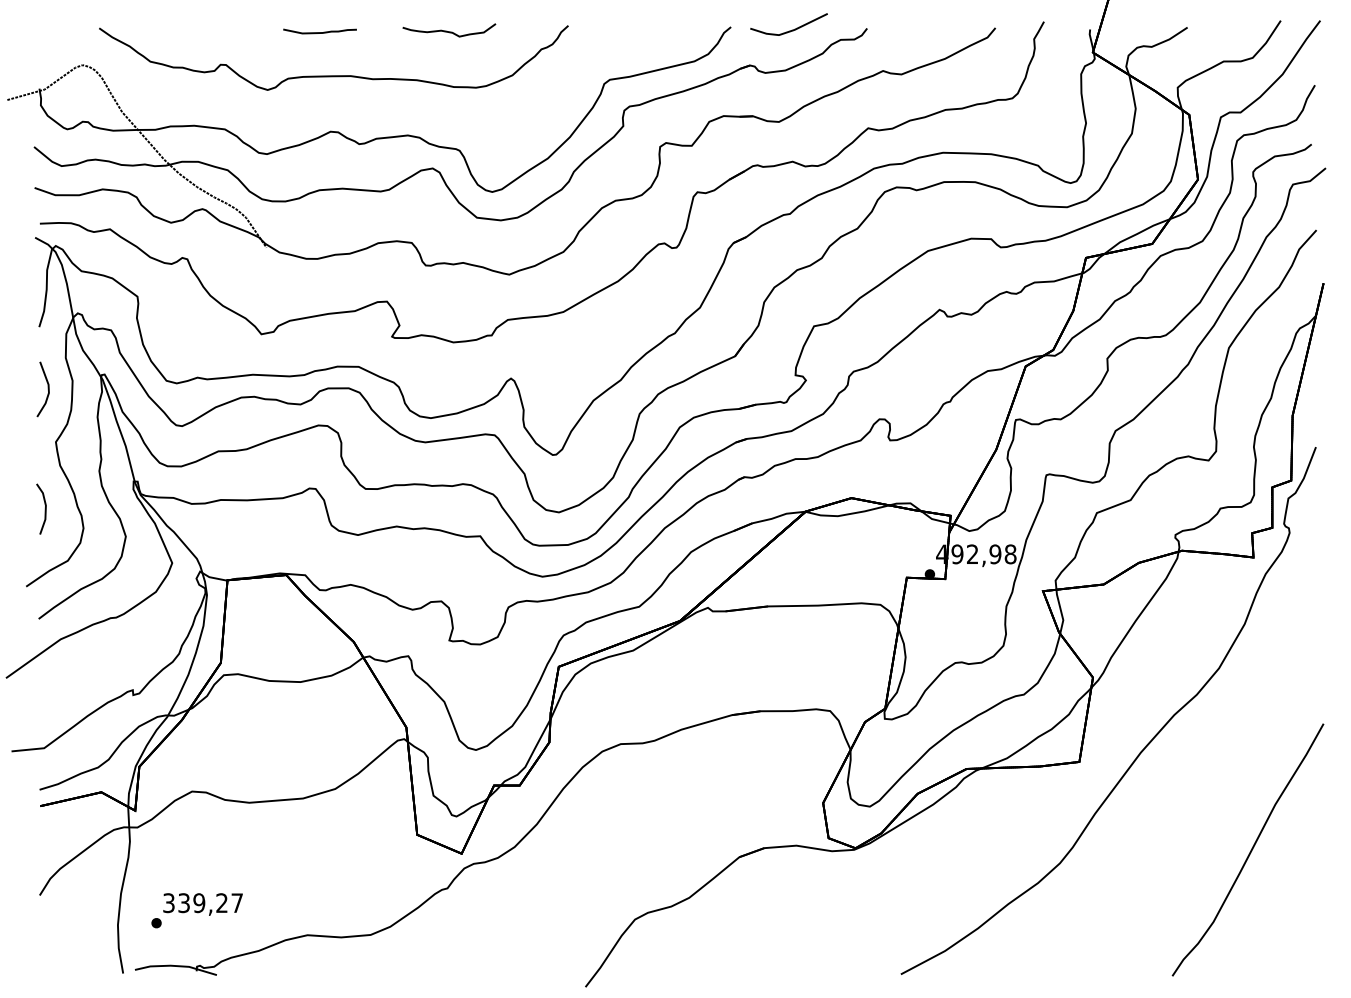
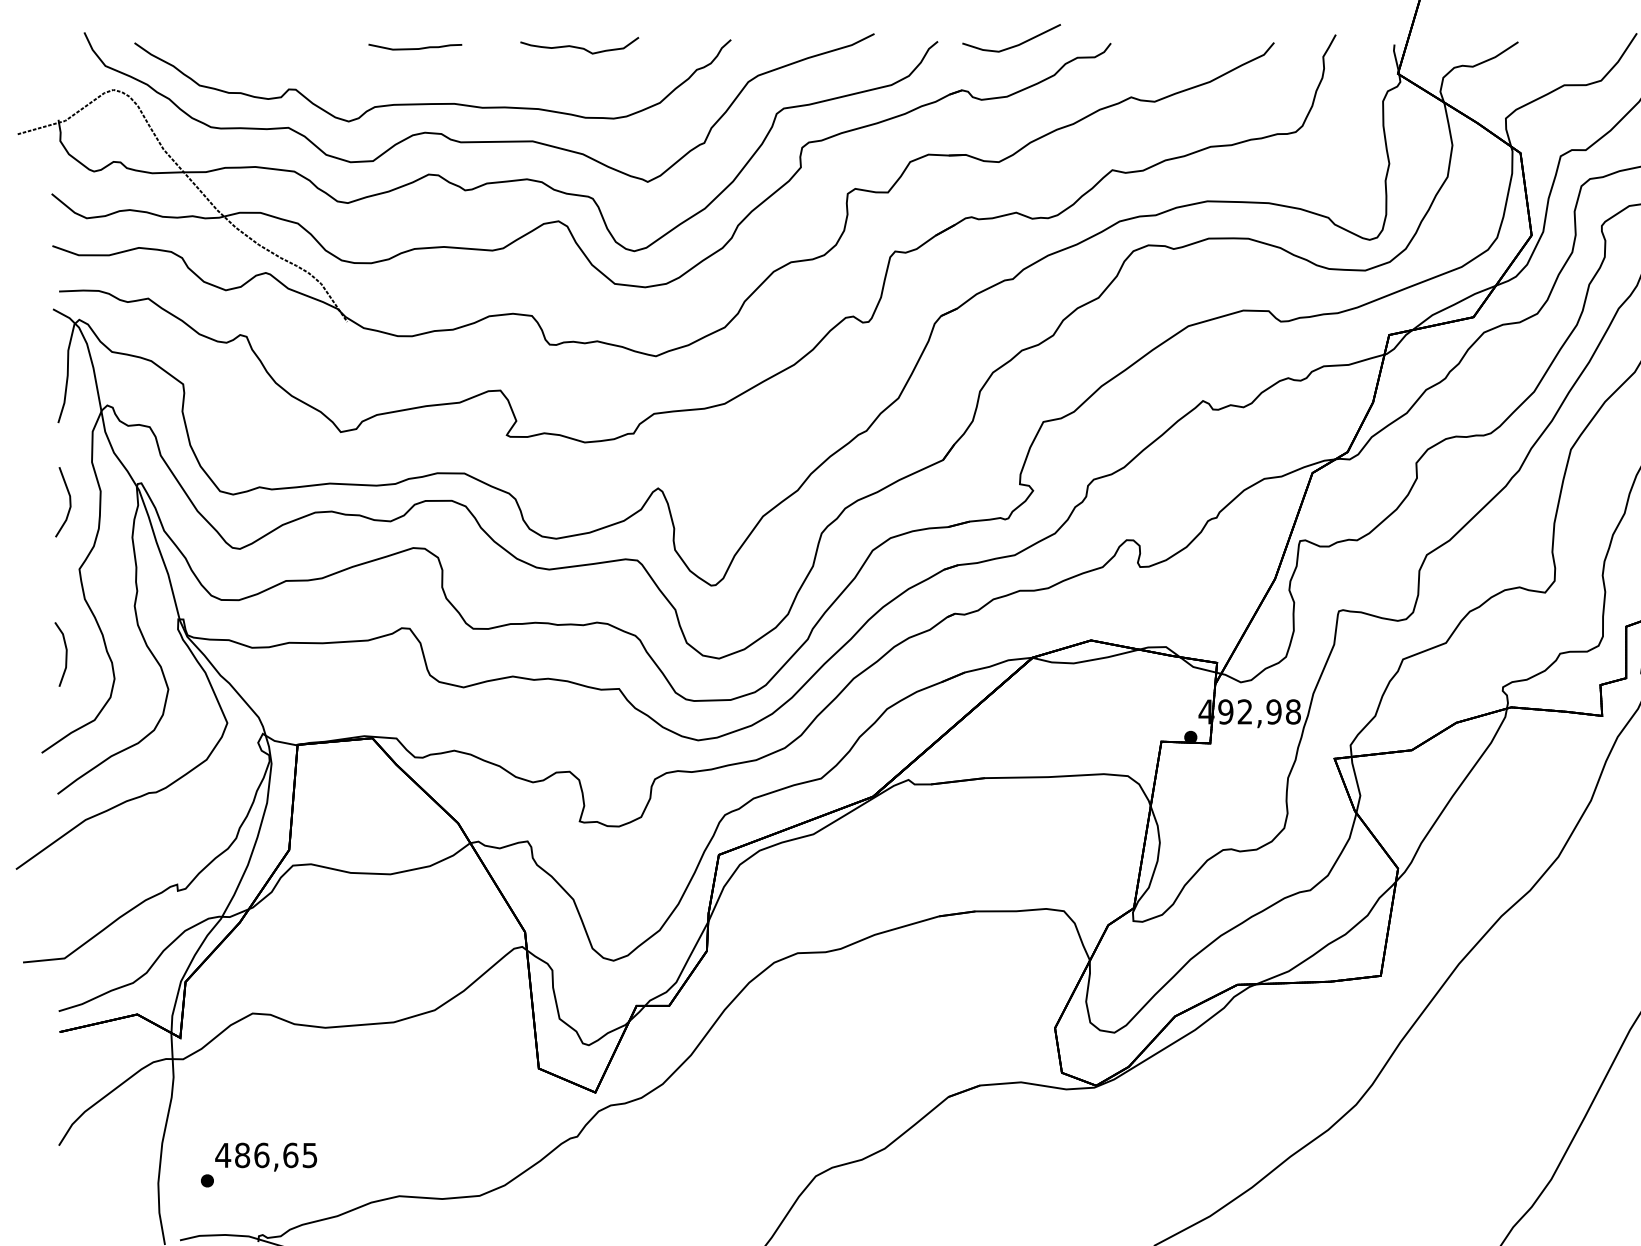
part: (370, 105) -> (479, 141), added
text: (202, 903) -> (265, 1155), 339,27 -> 486,65

